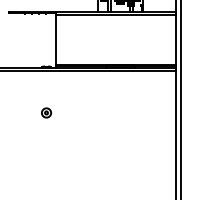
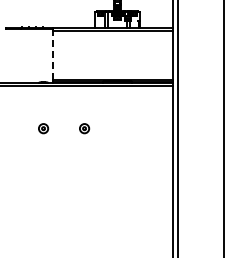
line: (56, 39) -> (53, 55), solid -> dashed
part: (87, 112) -> (84, 128), added

